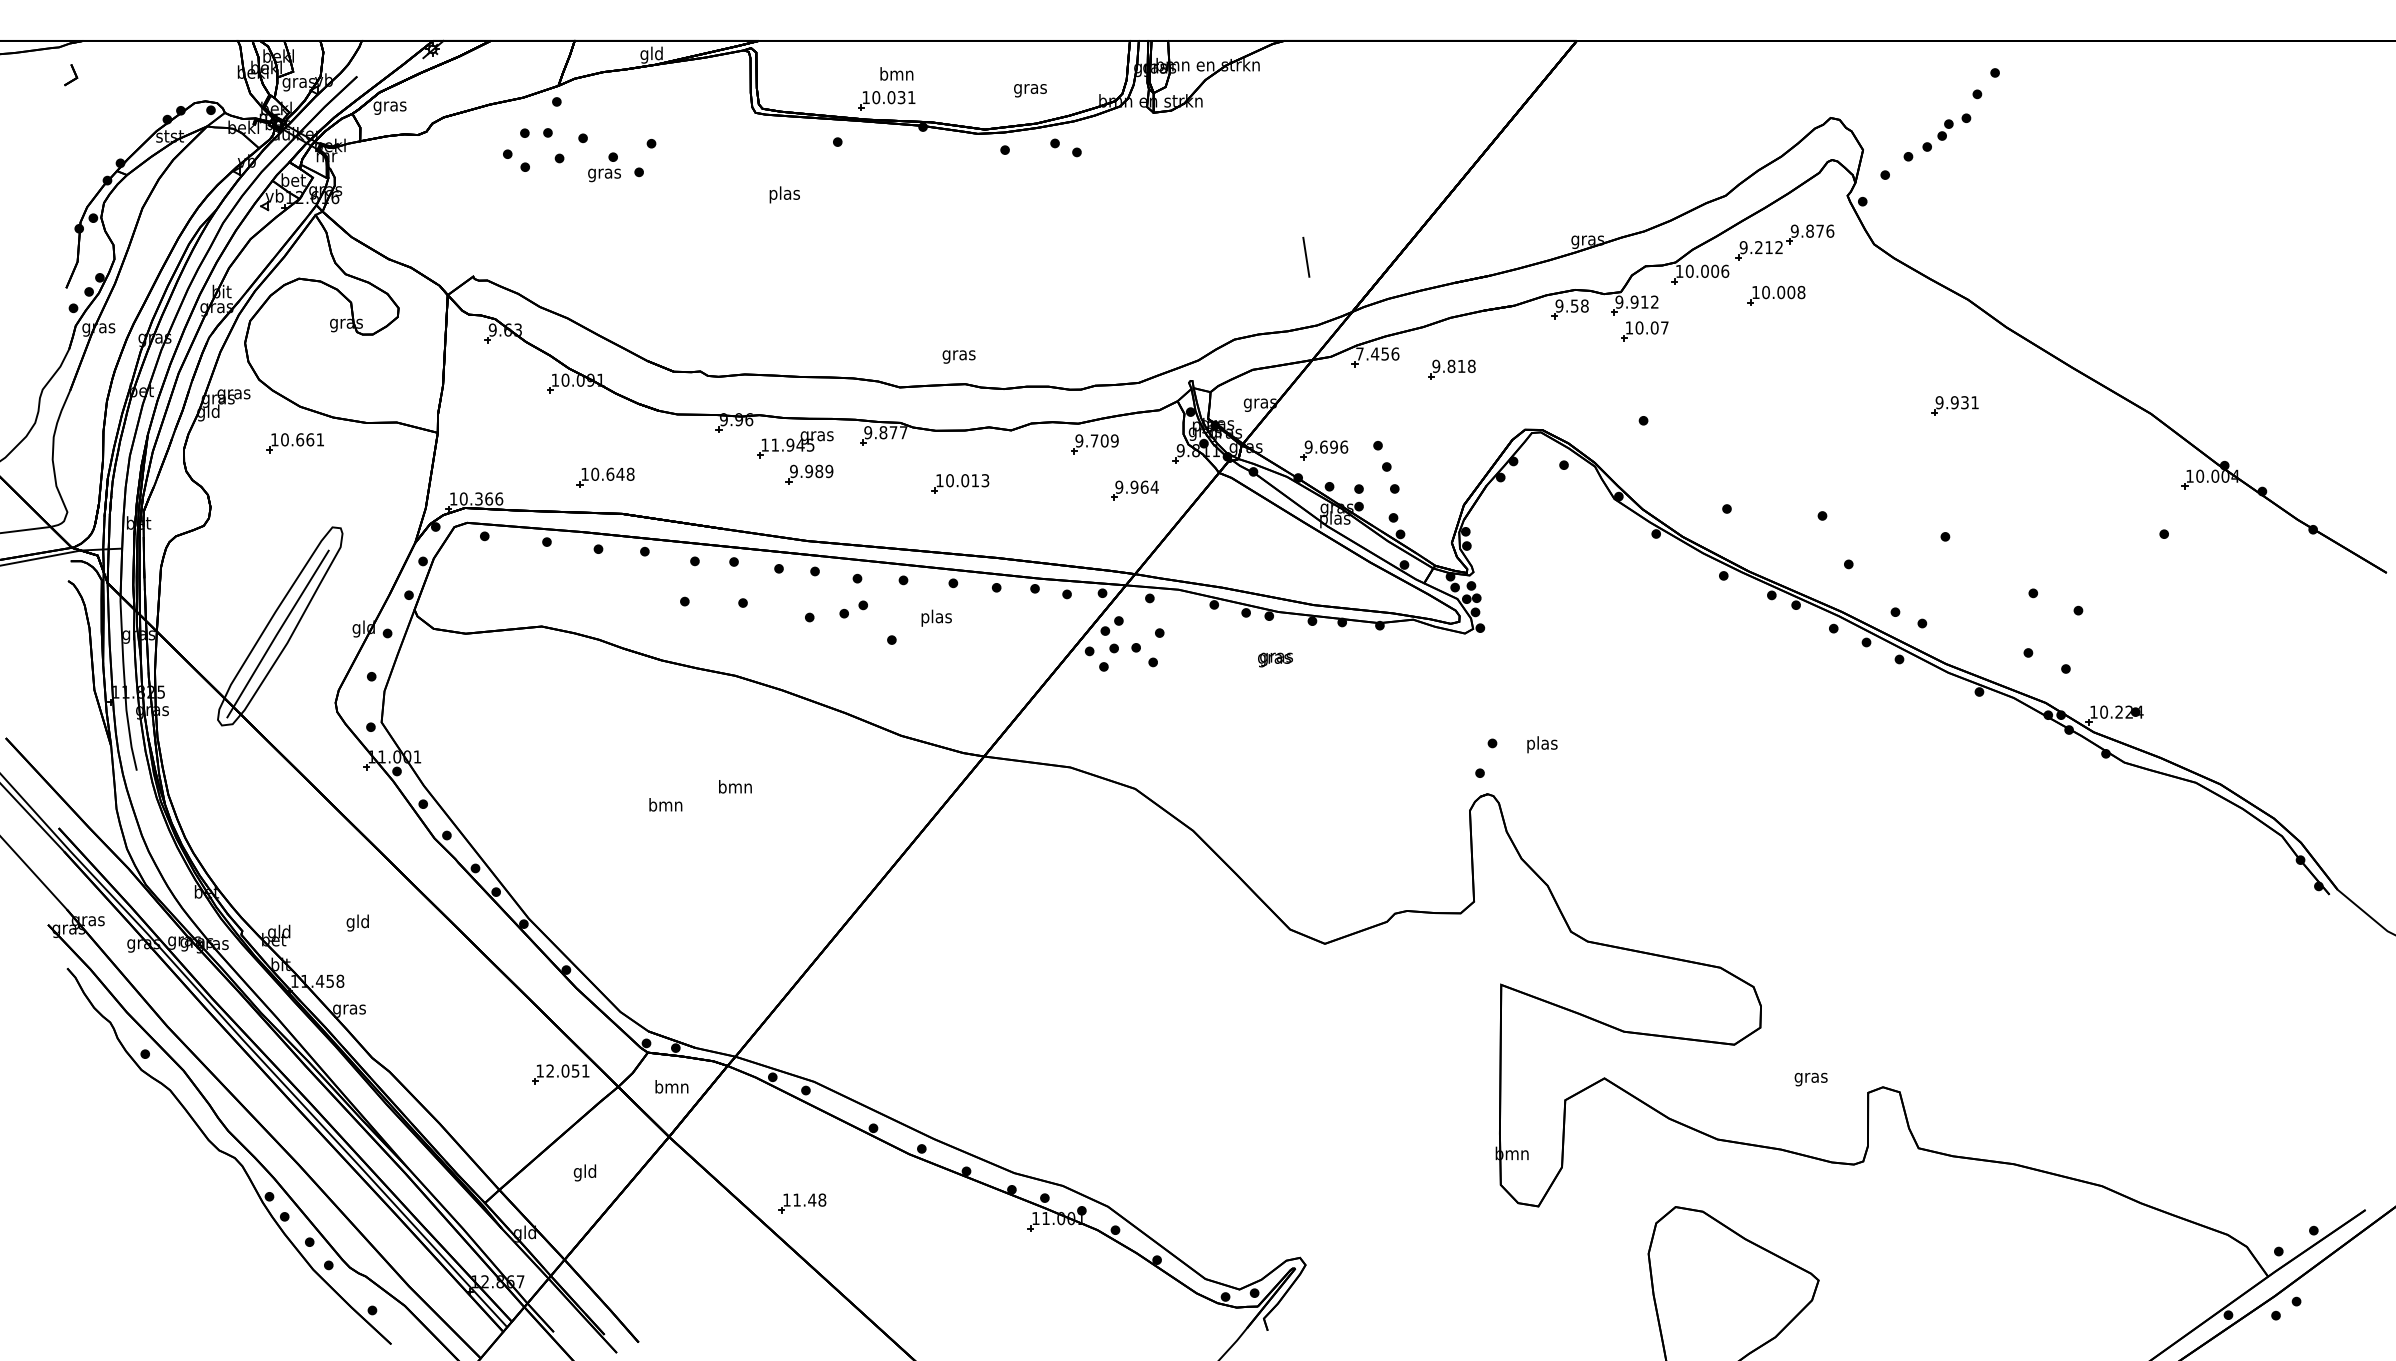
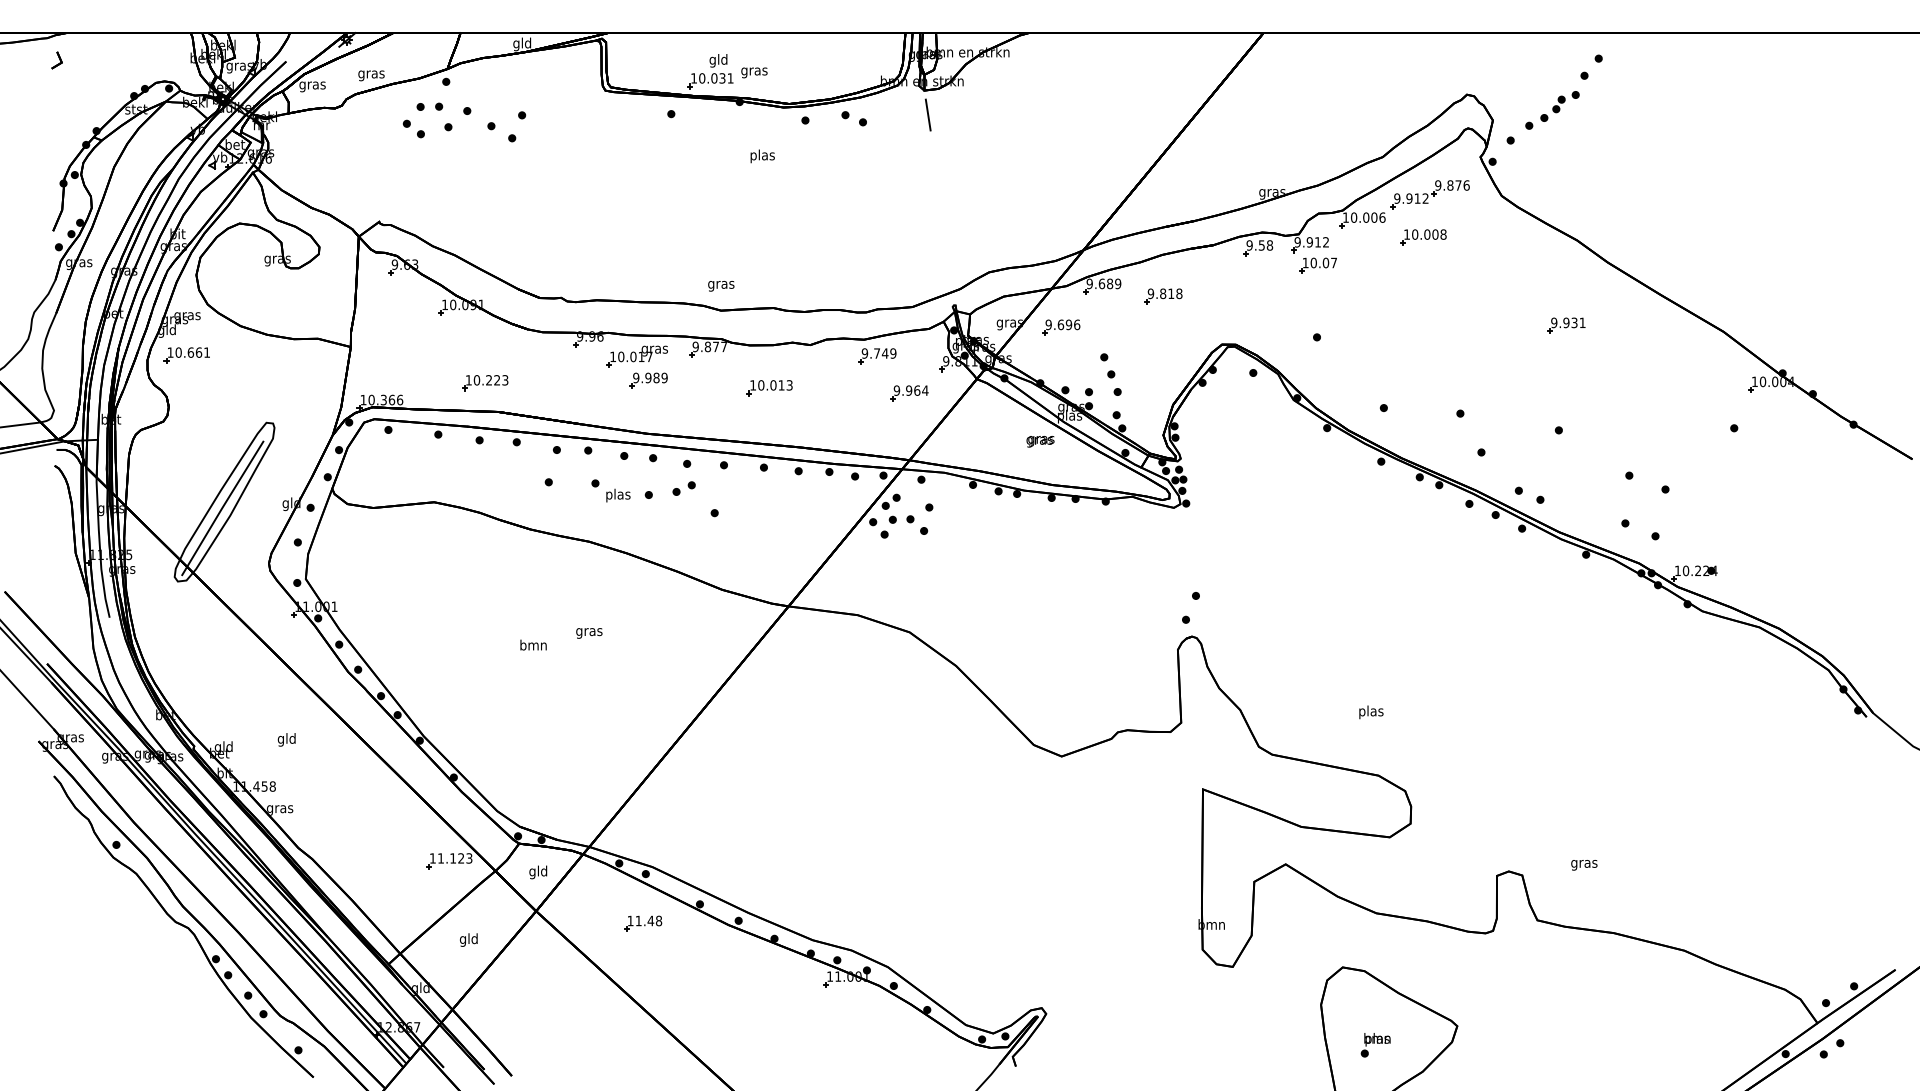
text: (896, 75) -> (718, 60), bmn -> gld
text: (1030, 90) -> (754, 72), moved
text: (604, 175) -> (371, 75), moved
text: (784, 194) -> (762, 156), moved
text: (1758, 247) -> (1409, 198), 9.212 -> 9.912
line: (1306, 256) -> (928, 114), moved
text: (1377, 353) -> (1103, 283), 7.456 -> 9.689
text: (958, 356) -> (720, 285), moved
text: (1104, 440) -> (885, 353), 9.709 -> 9.749
part: (294, 443) -> (186, 355), moved
text: (792, 444) -> (635, 356), 11.945 -> 10.017
part: (1324, 450) -> (1061, 327), moved
text: (620, 473) -> (497, 379), 10.648 -> 10.223
text: (936, 617) -> (618, 495), moved
text: (1275, 659) -> (1040, 441), moved
text: (1542, 744) -> (1371, 712), moved
text: (735, 788) -> (589, 632), bmn -> gras
text: (567, 1070) -> (454, 858), 12.051 -> 11.123
text: (1810, 1079) -> (1583, 865), moved
text: (671, 1088) -> (538, 872), bmn -> gld
part: (802, 1203) -> (643, 923), moved
part: (1716, 1303) -> (1375, 1044), added

